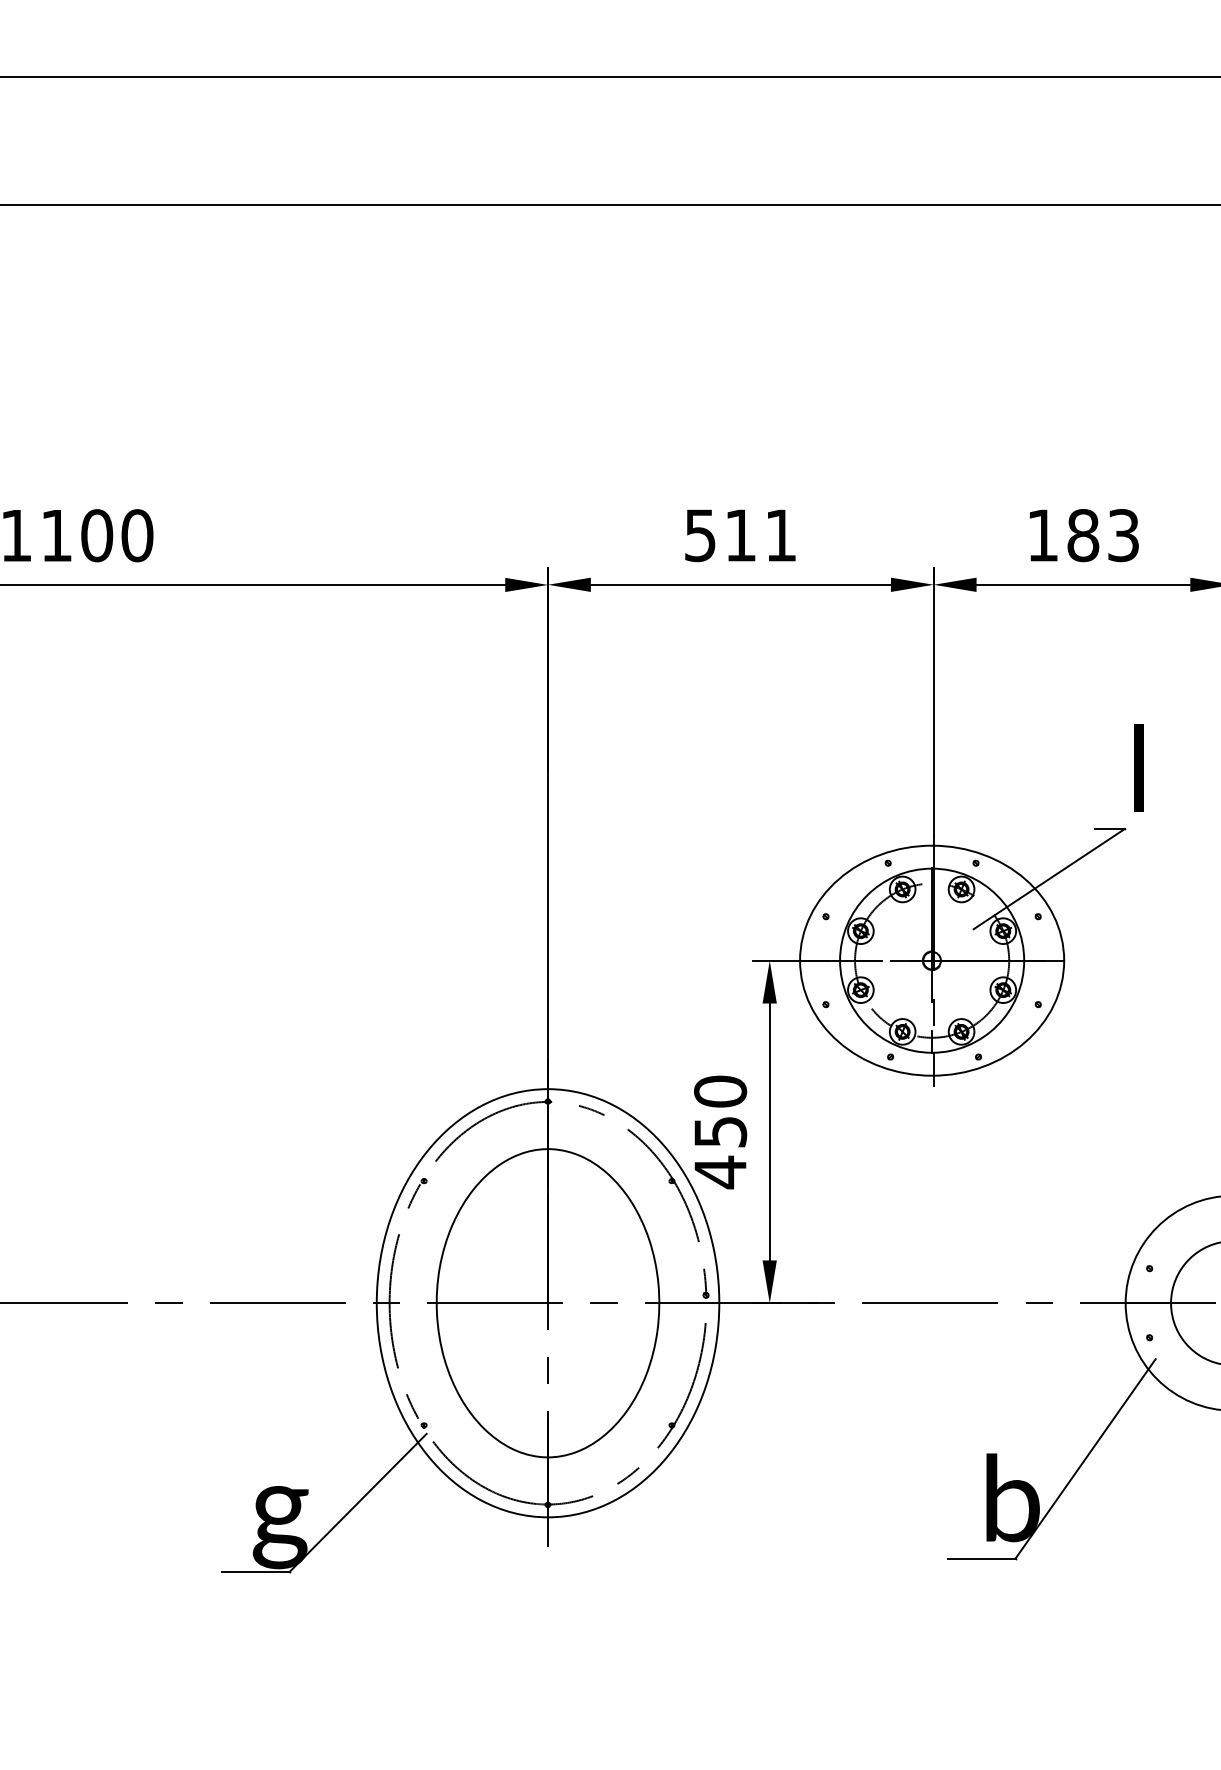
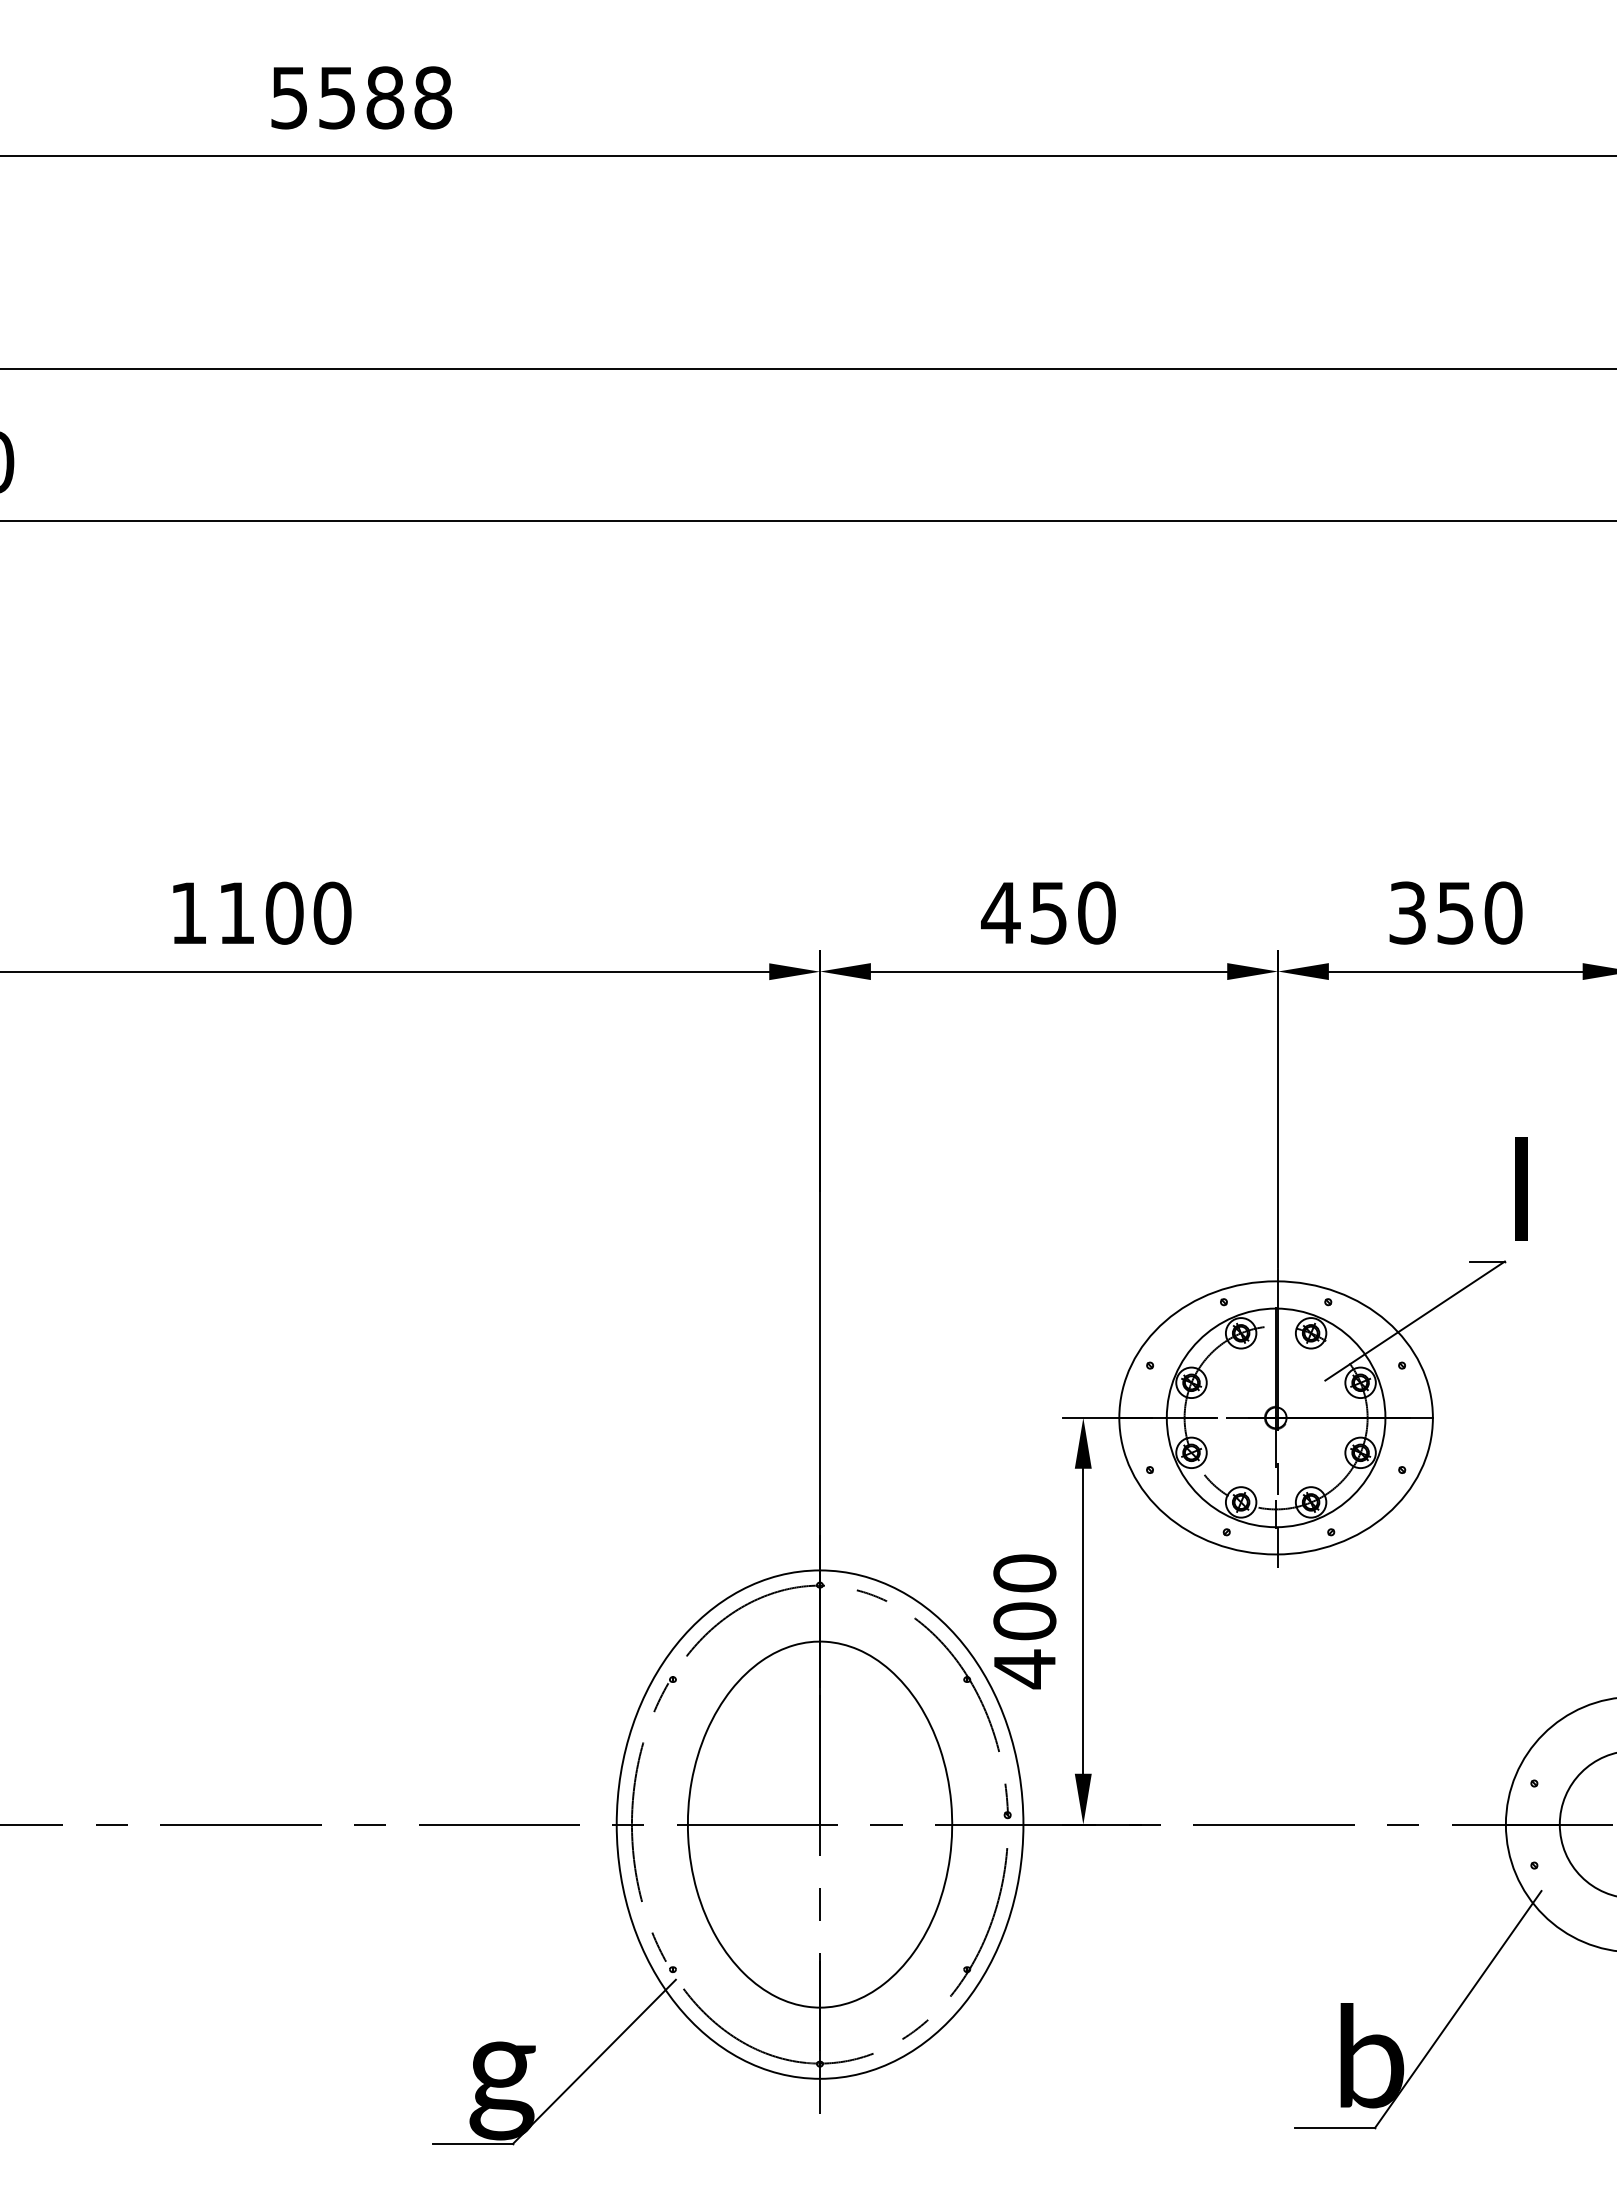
text: (740, 535) -> (1048, 912), 511 -> 450
text: (1083, 535) -> (1455, 912), 183 -> 350
text: (720, 1132) -> (1024, 1621), 450 -> 400

